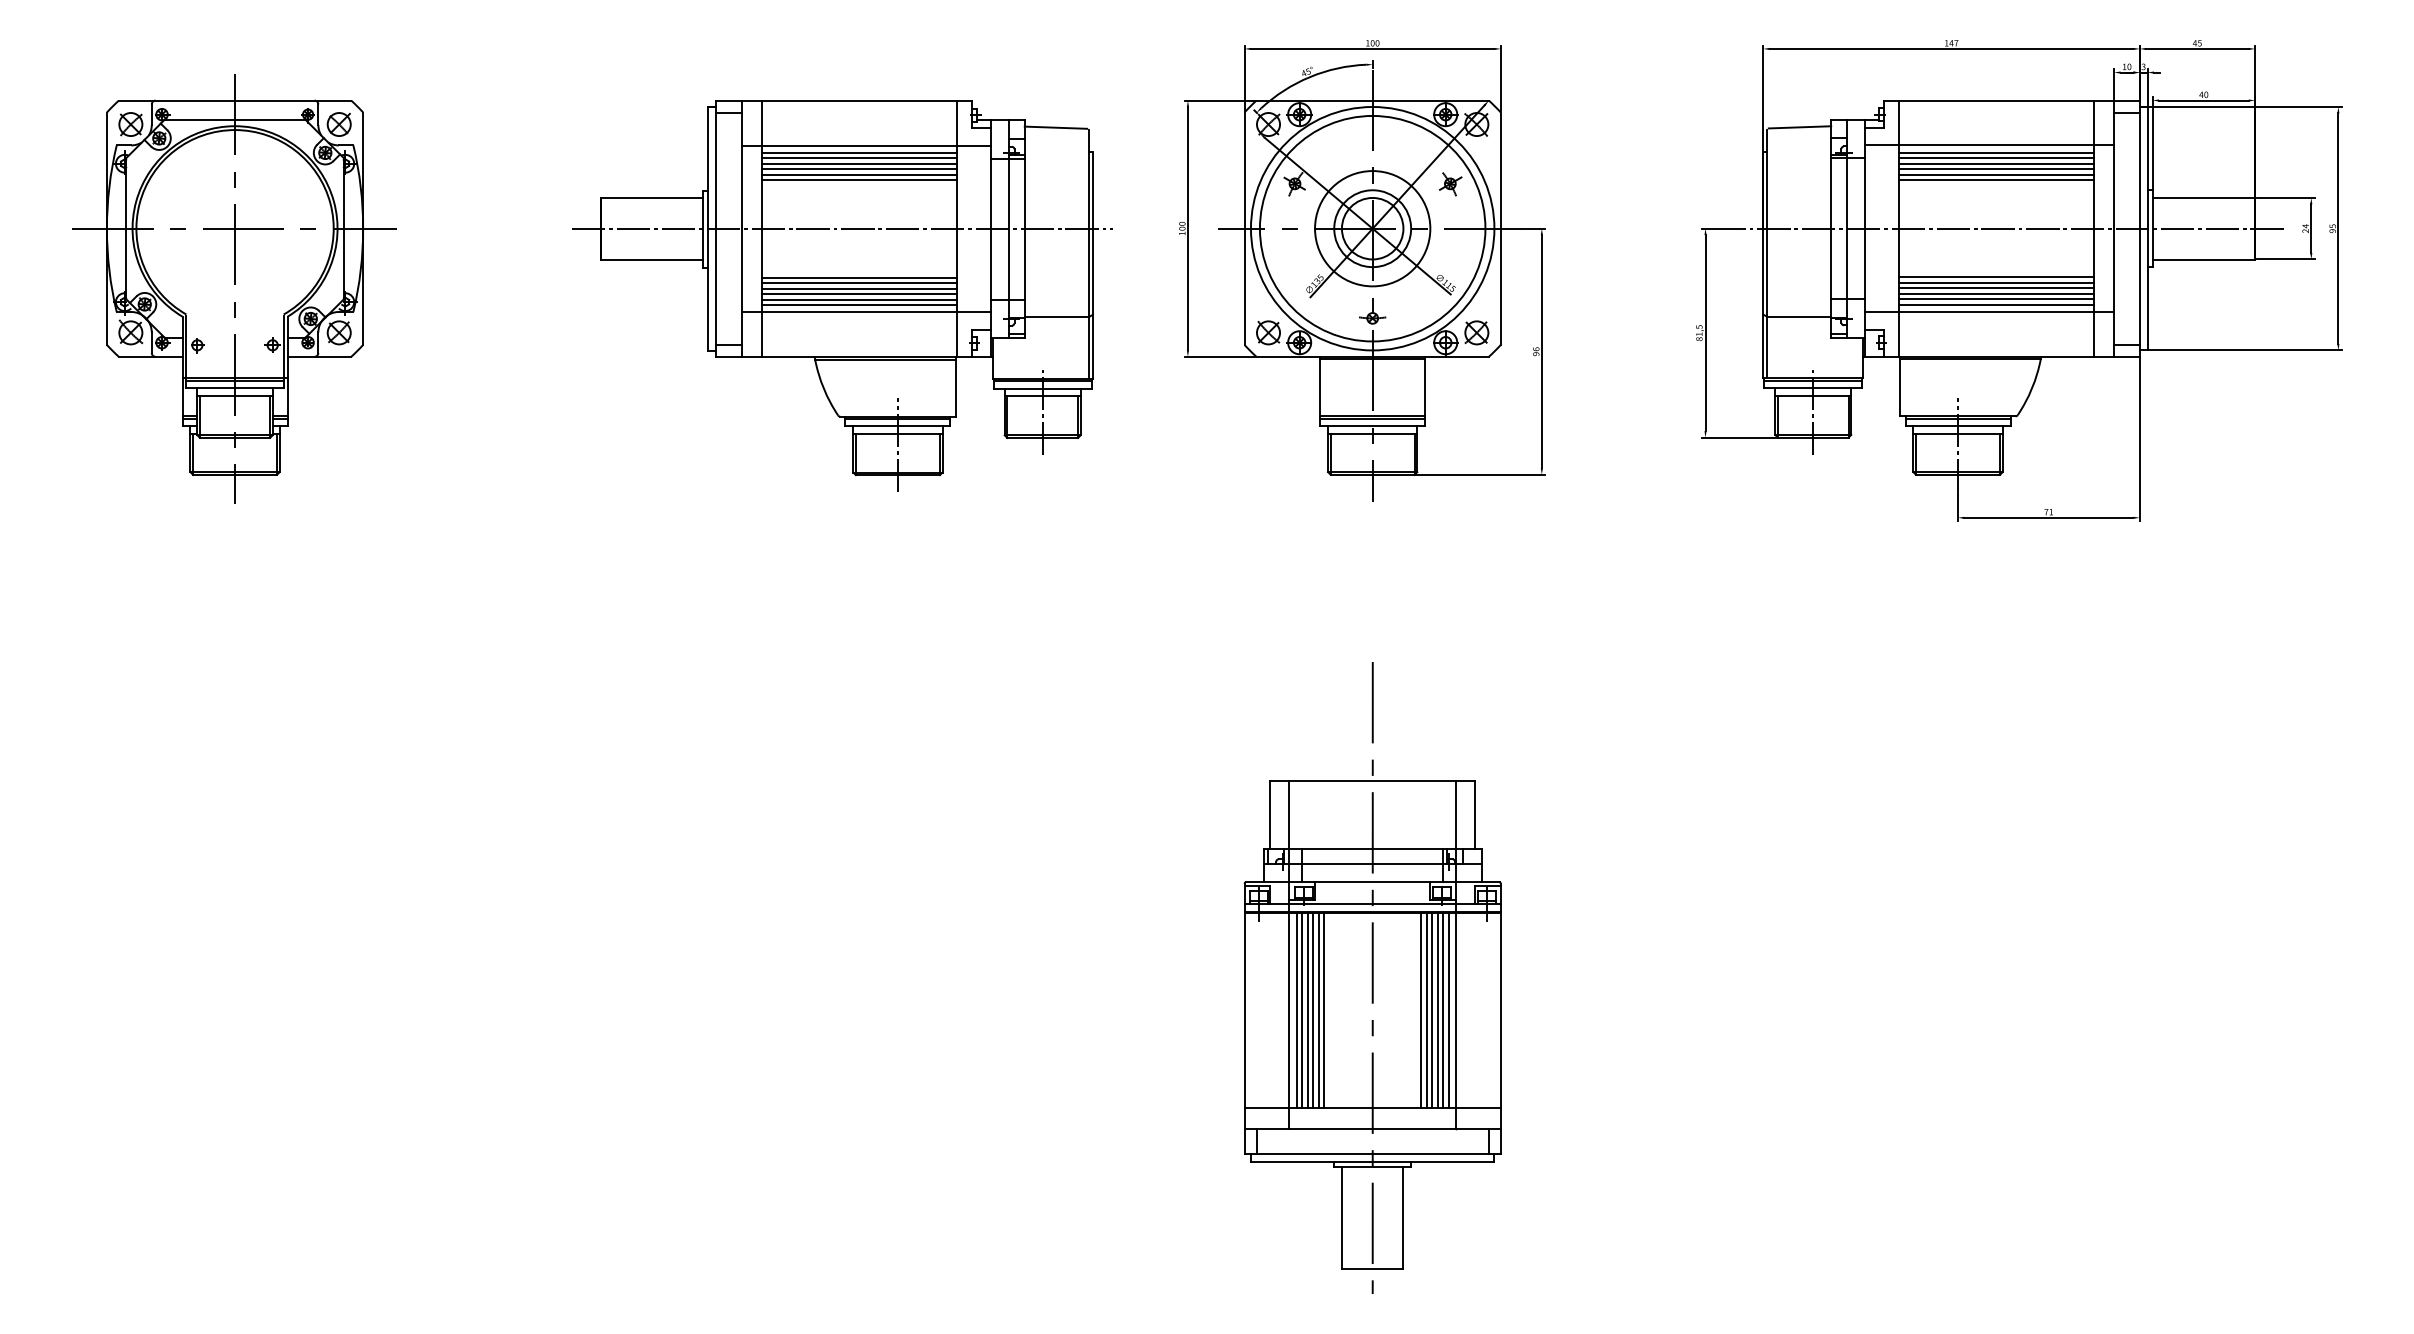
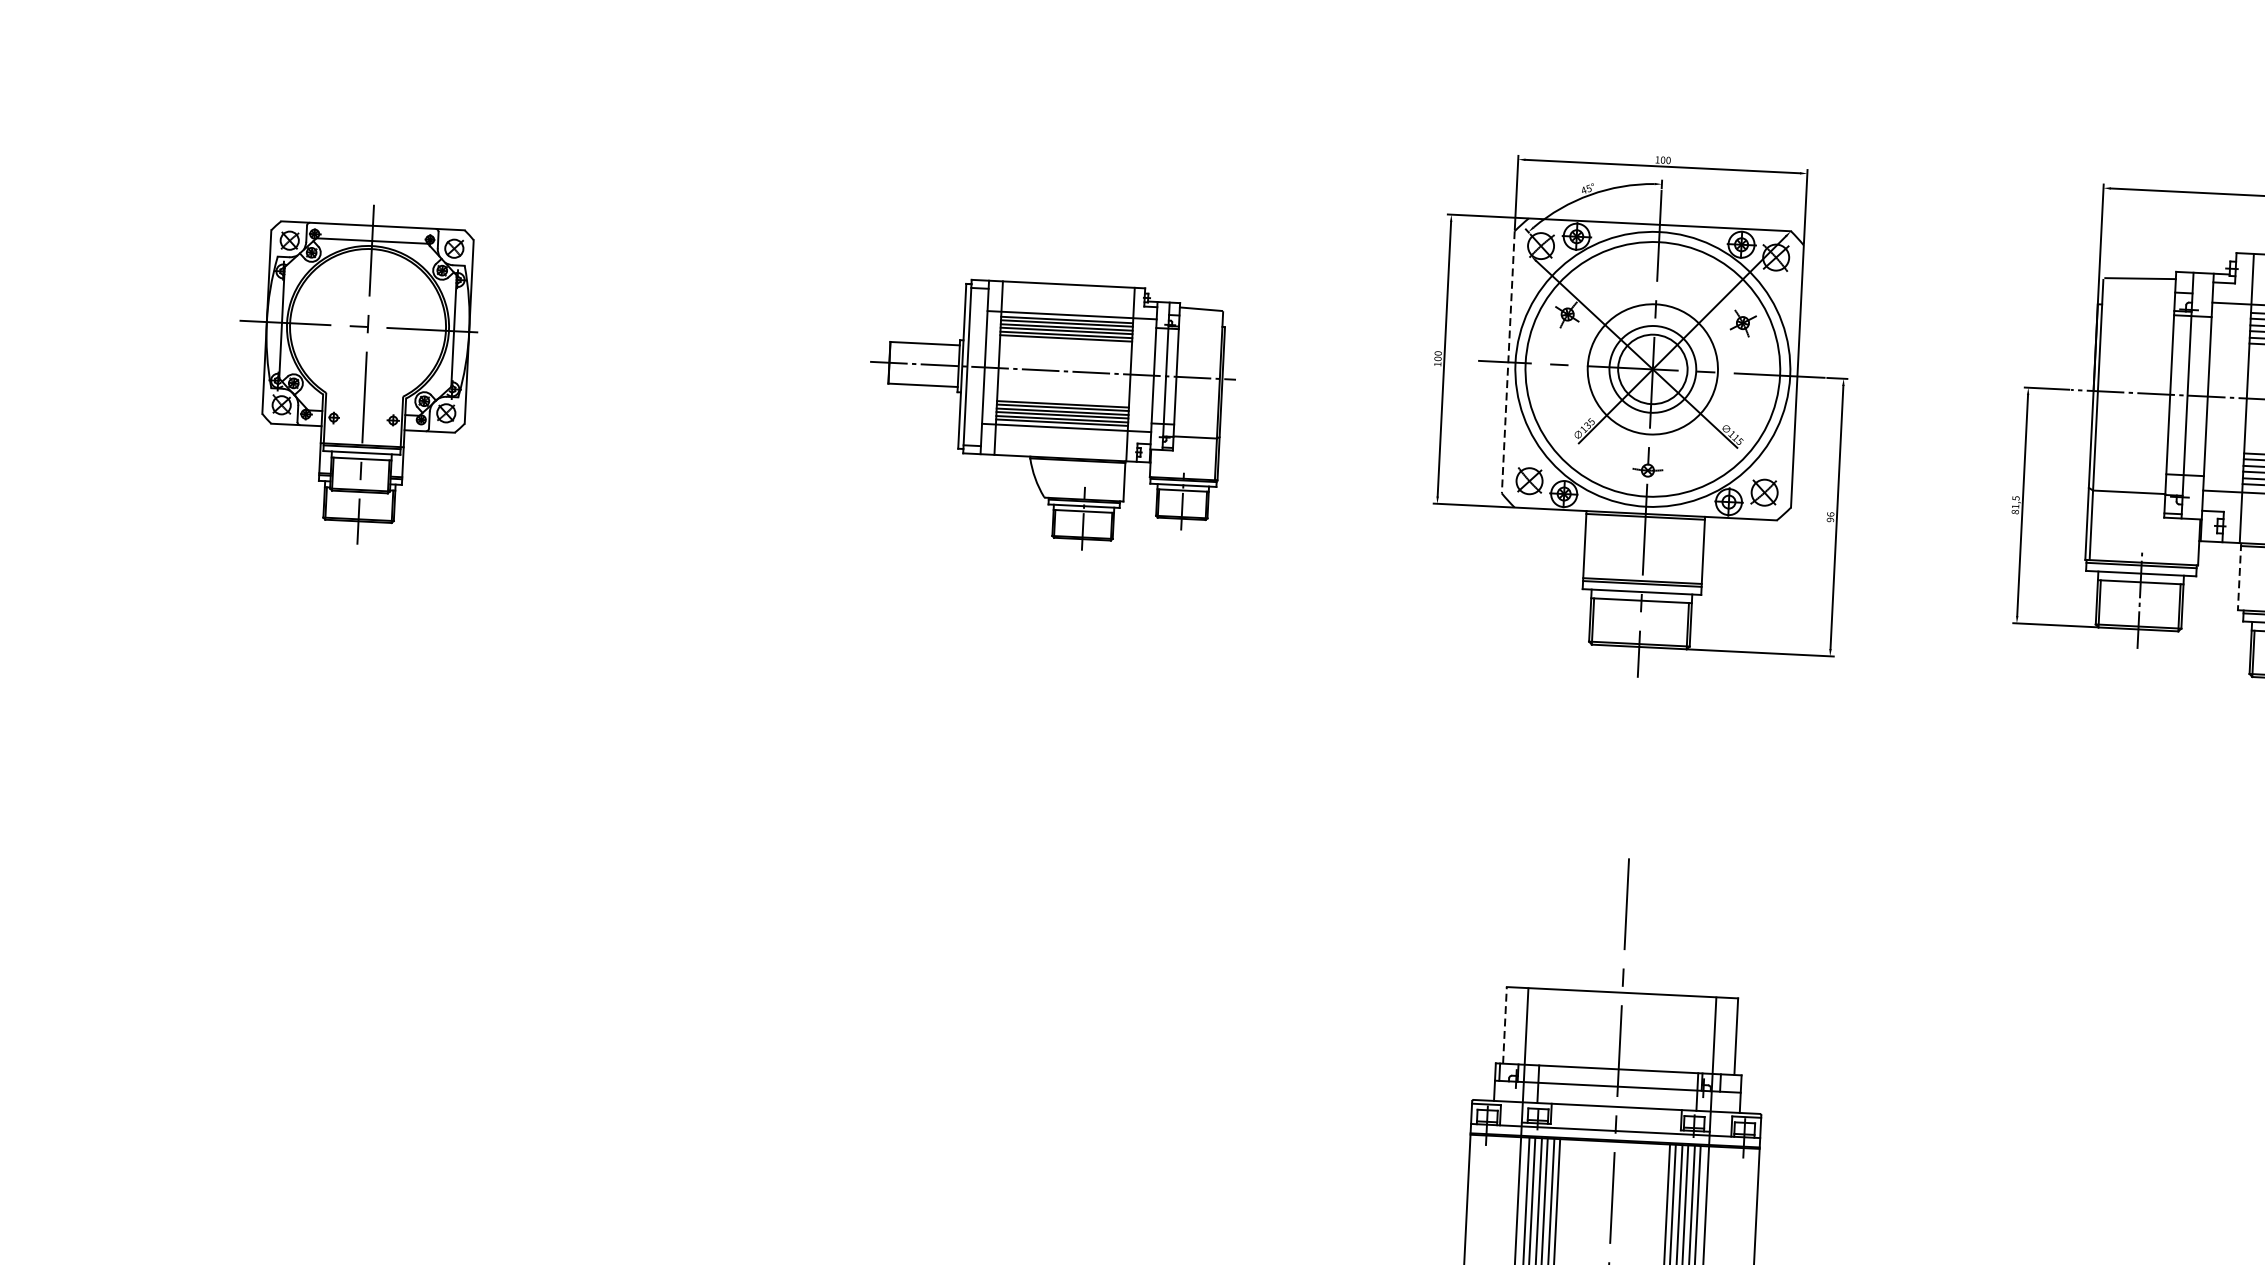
line: (1244, 229) -> (1508, 363), solid -> dashed
part: (234, 288) -> (365, 374), size x0.7
part: (842, 295) -> (1050, 415), size x0.6
line: (1900, 386) -> (2239, 576), solid -> dashed
line: (1270, 815) -> (1505, 1025), solid -> dashed

